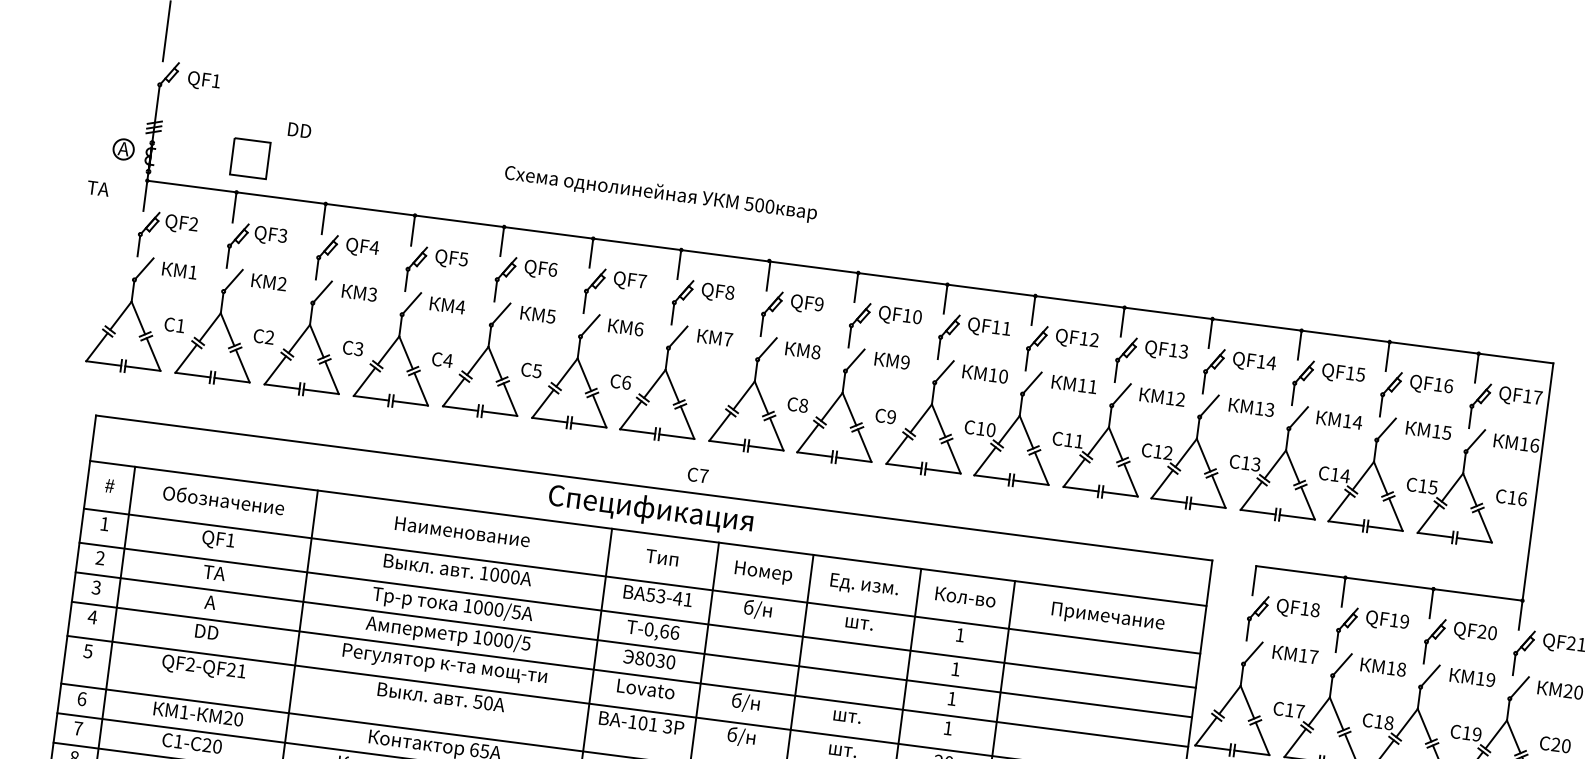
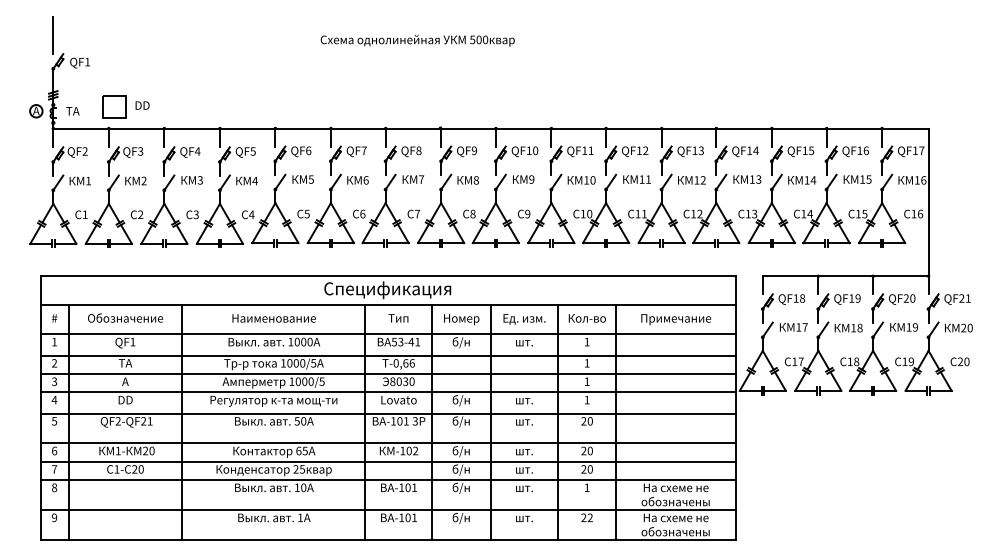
text: (299, 130) -> (142, 105), moved
text: (97, 188) -> (72, 111), moved
text: (660, 193) -> (417, 40), moved
text: (697, 474) -> (413, 213), moved

